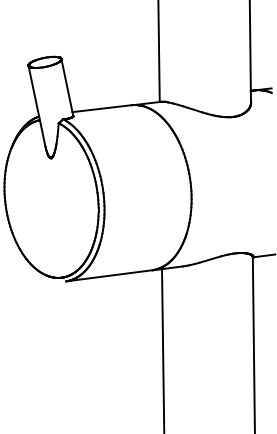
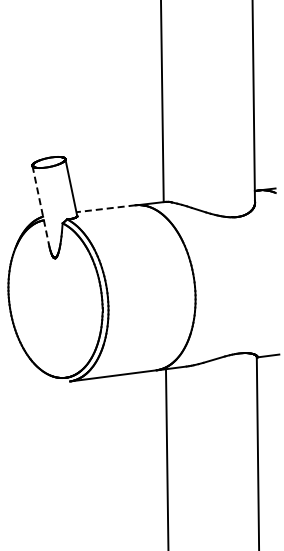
line: (36, 105) -> (40, 205), solid -> dashed
line: (101, 108) -> (105, 208), solid -> dashed

